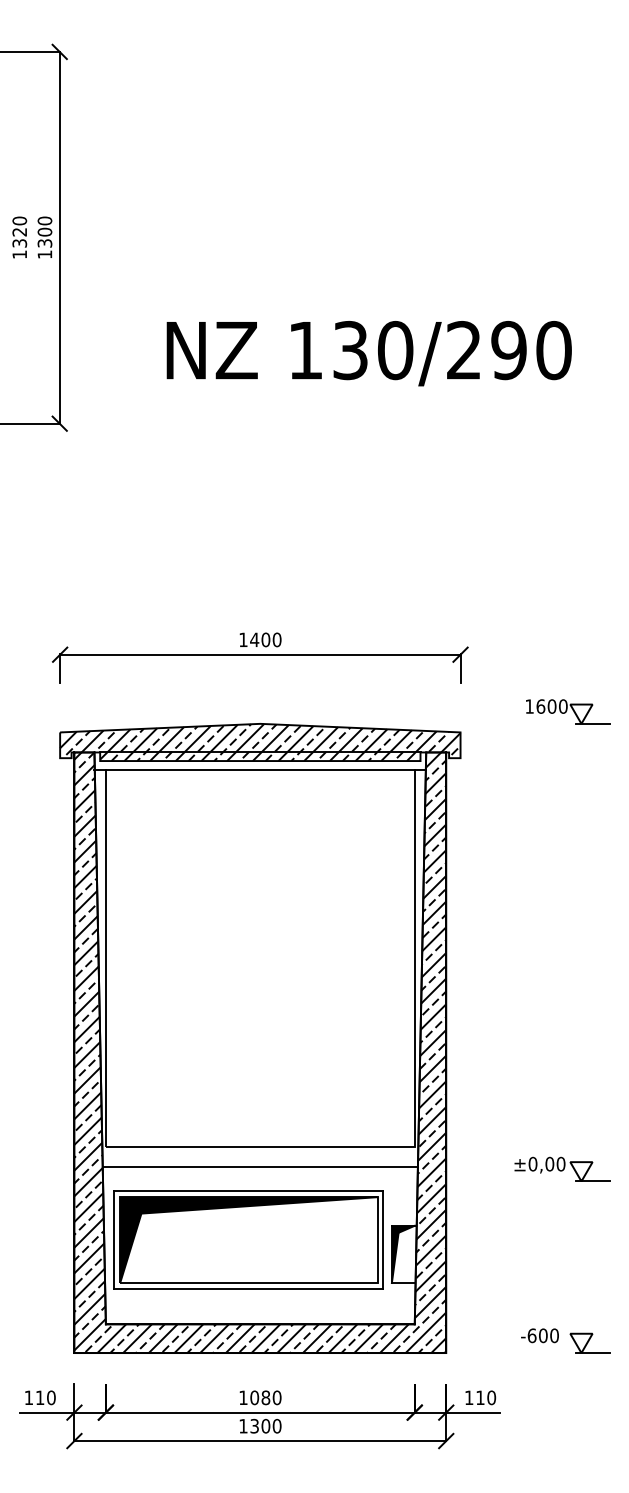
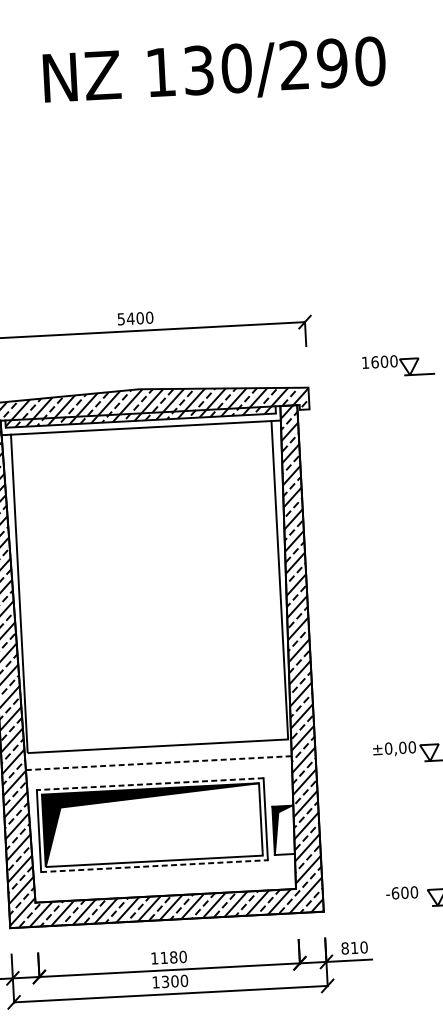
text: (243, 639) -> (121, 318), 1400 -> 5400
line: (260, 1167) -> (158, 763), solid -> dashed
line: (248, 1191) -> (149, 784), solid -> dashed
line: (249, 1288) -> (155, 865), solid -> dashed
text: (254, 1397) -> (164, 957), 1080 -> 1180
text: (468, 1397) -> (344, 948), 110 -> 810

